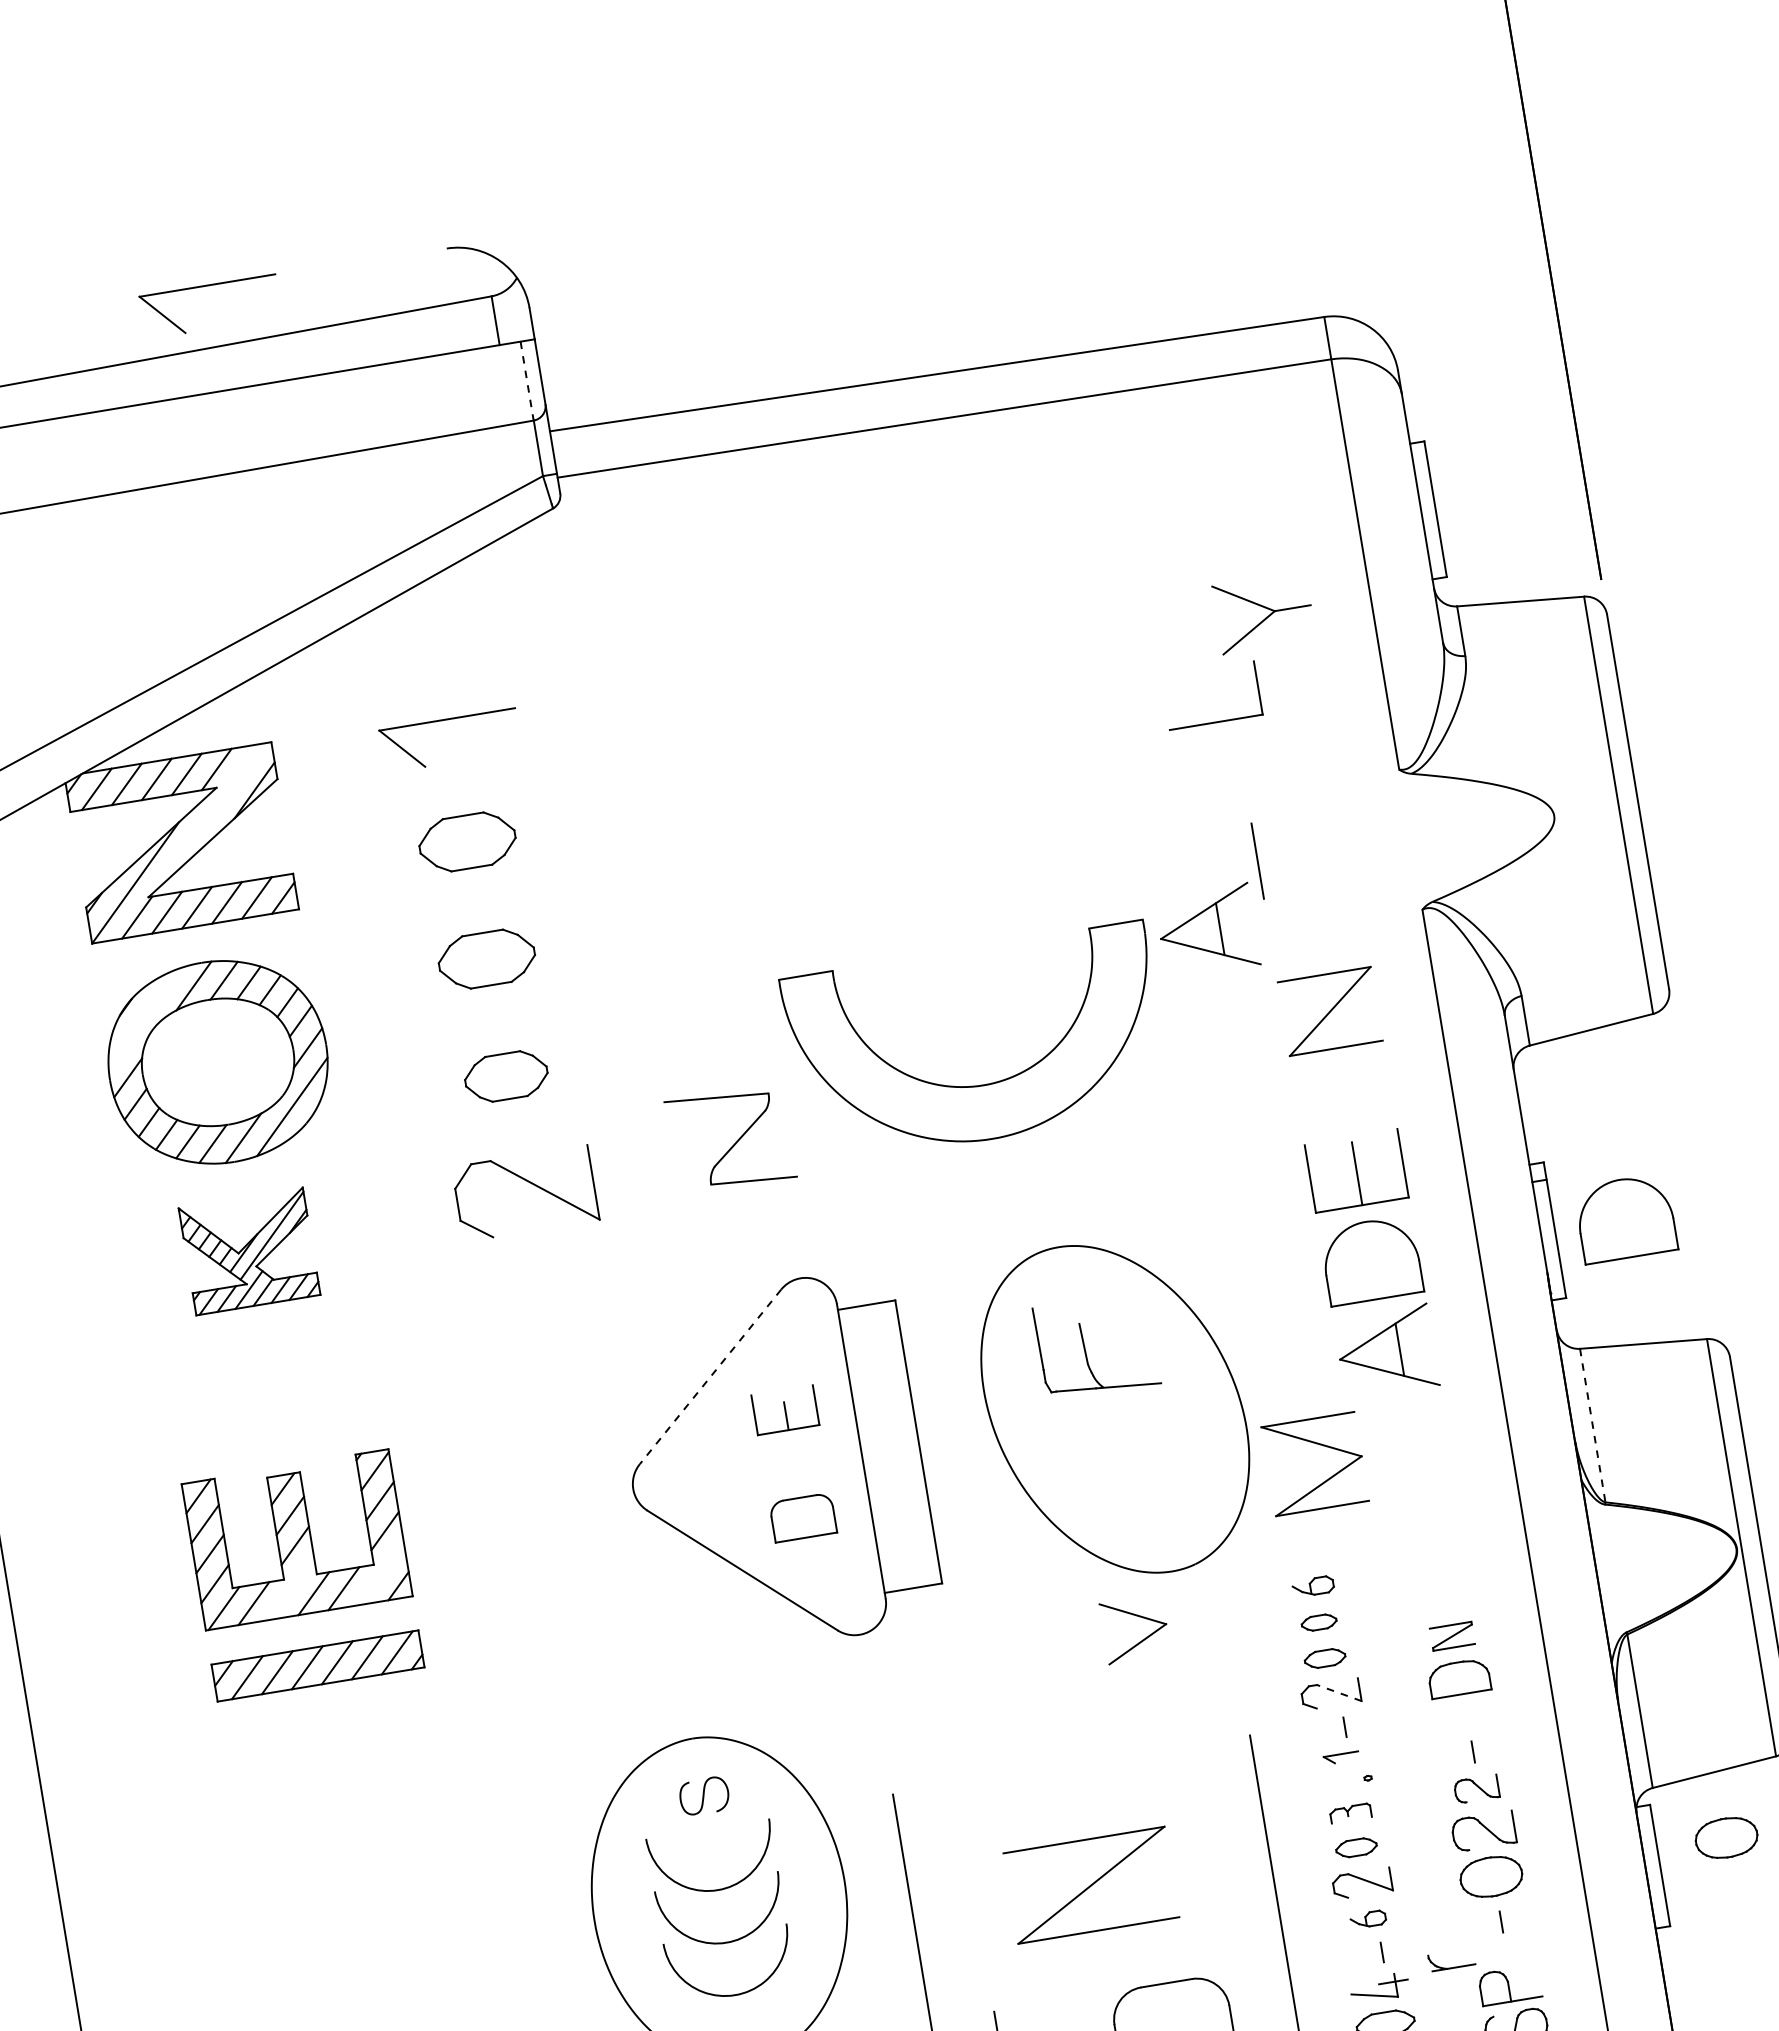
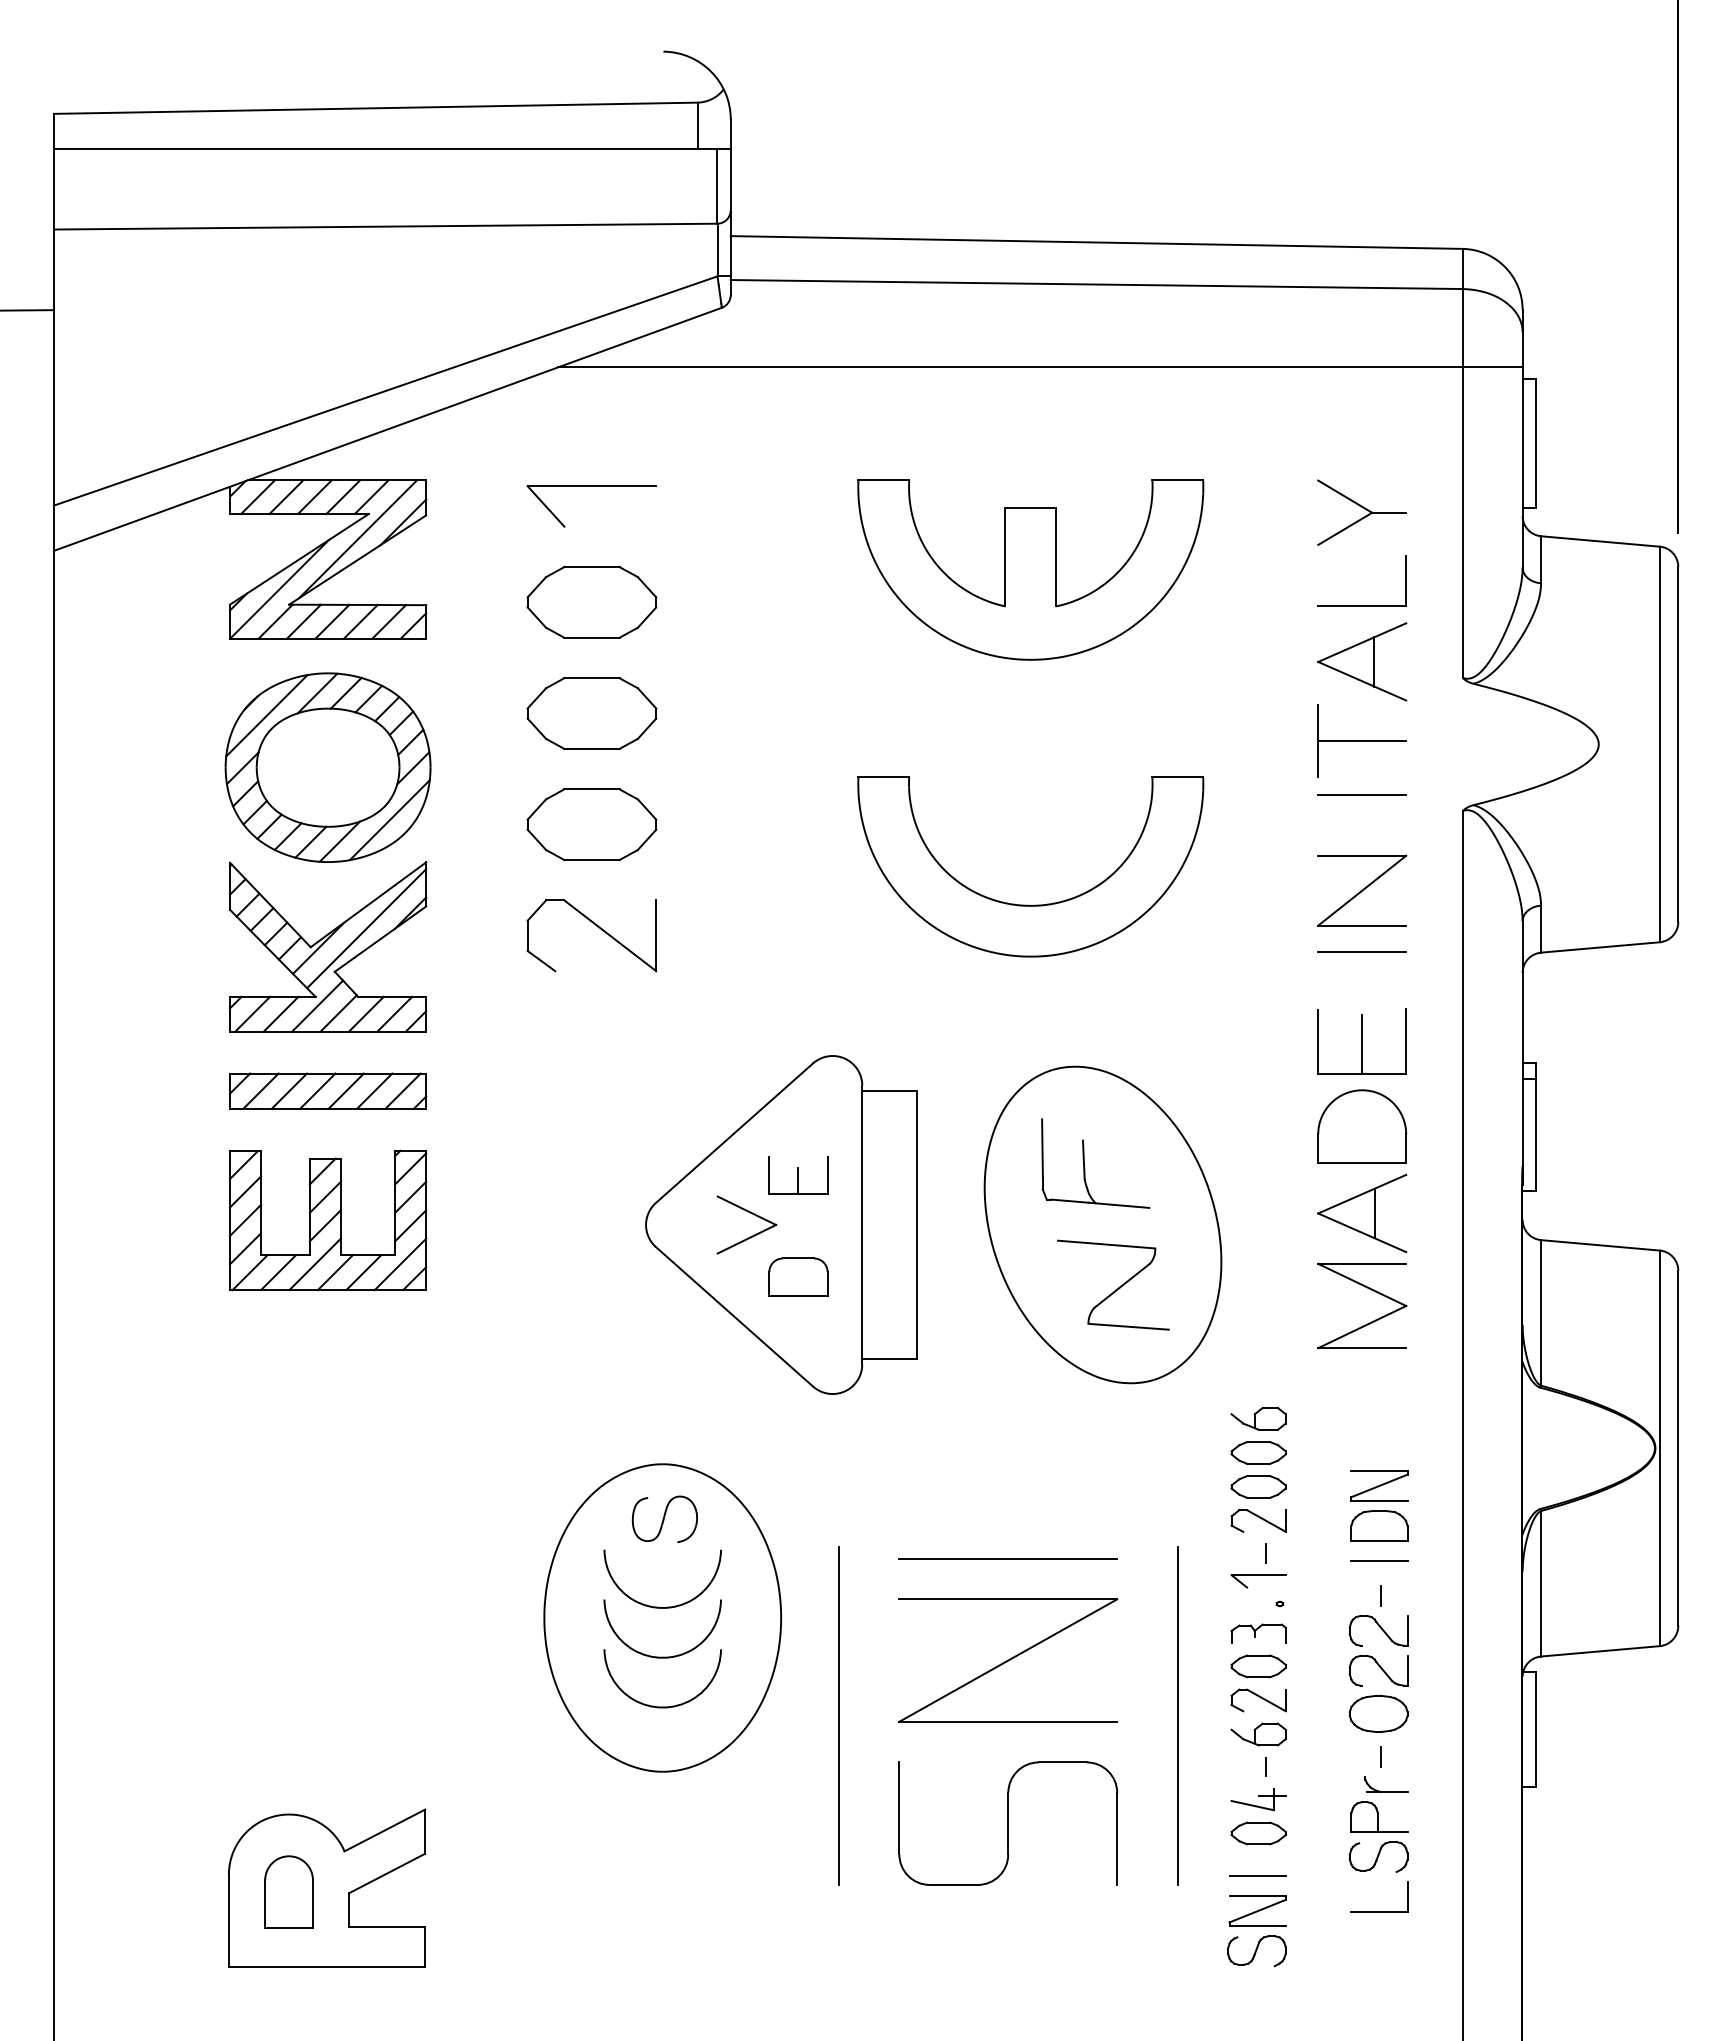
part: (207, 285) -> (436, 49), removed
line: (527, 381) -> (717, 186), dashed -> solid
line: (899, 515) -> (1040, 367), added
part: (1215, 721) -> (1361, 605), moved
part: (924, 730) -> (1030, 569), added
line: (209, 816) -> (357, 539), added
part: (467, 842) -> (591, 602), size x1.43
line: (1304, 853) -> (1362, 740), added
line: (1313, 911) -> (1362, 795), added
part: (1207, 930) -> (1362, 661), moved
part: (486, 959) -> (591, 713), size x1.43
line: (143, 1018) -> (266, 715), added
line: (1340, 1075) -> (1361, 951), added
part: (505, 1076) -> (591, 824), size x1.67
part: (730, 1138) -> (1113, 1284), moved
part: (1625, 1218) -> (1603, 1126), removed
part: (249, 1250) -> (328, 946), size x1.67
line: (710, 1377) -> (734, 1133), dashed -> solid
line: (1593, 1425) -> (1541, 1312), dashed -> solid
part: (1325, 1480) -> (1369, 1322), moved
line: (381, 1573) -> (400, 1264), added
part: (1313, 1586) -> (1258, 1418), size x1.43
line: (291, 1588) -> (315, 1264), added
part: (1139, 1617) -> (752, 1214), moved
part: (1318, 1622) -> (1258, 1452), size x1.67
part: (1452, 1635) -> (1379, 1485), size x1.43
part: (1324, 1658) -> (1258, 1486), size x1.43
part: (318, 1665) -> (328, 1090), moved
line: (1339, 1692) -> (1266, 1520), dashed -> solid
line: (1465, 1714) -> (1379, 1560), added
part: (1341, 1758) -> (1258, 1581), size x1.67
line: (1073, 1777) -> (1008, 1558), added
part: (1476, 1788) -> (1378, 1630), size x1.43
part: (703, 1795) -> (664, 1518), size x1.43
part: (1350, 1813) -> (1258, 1633), size x1.43
part: (1726, 1837) -> (1601, 1713), removed
part: (1356, 1847) -> (1258, 1666), size x1.43
part: (1091, 1885) -> (1008, 1660), size x1.43
part: (1368, 1919) -> (1258, 1734), size x1.67
part: (1453, 1967) -> (1386, 1791), moved

